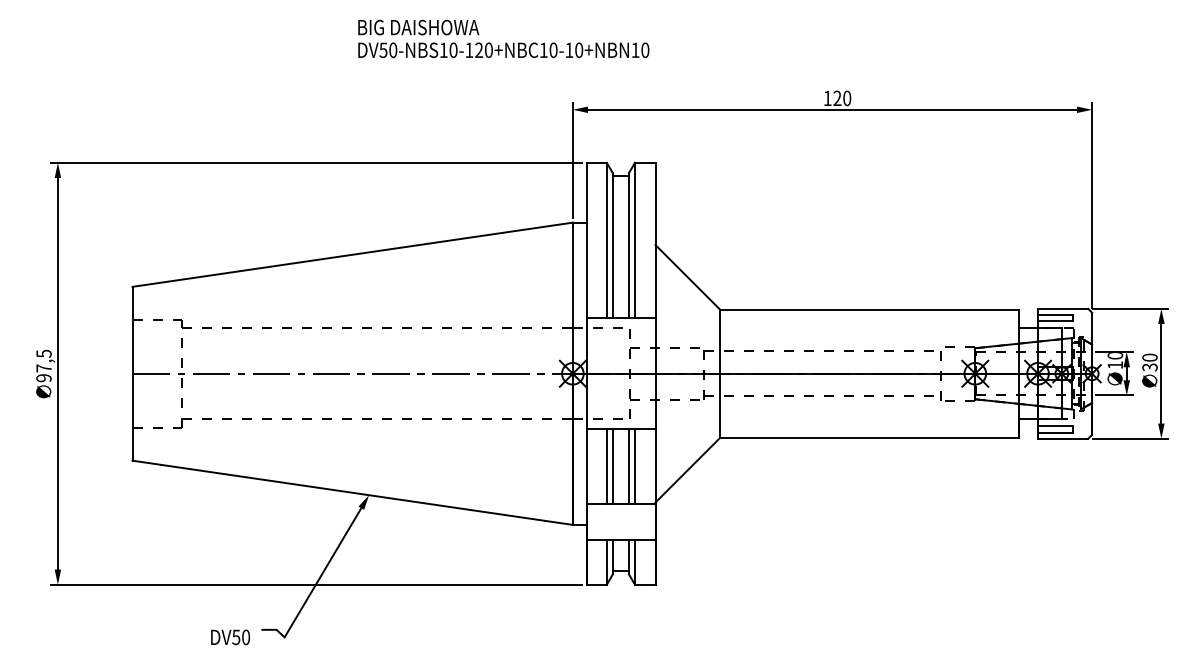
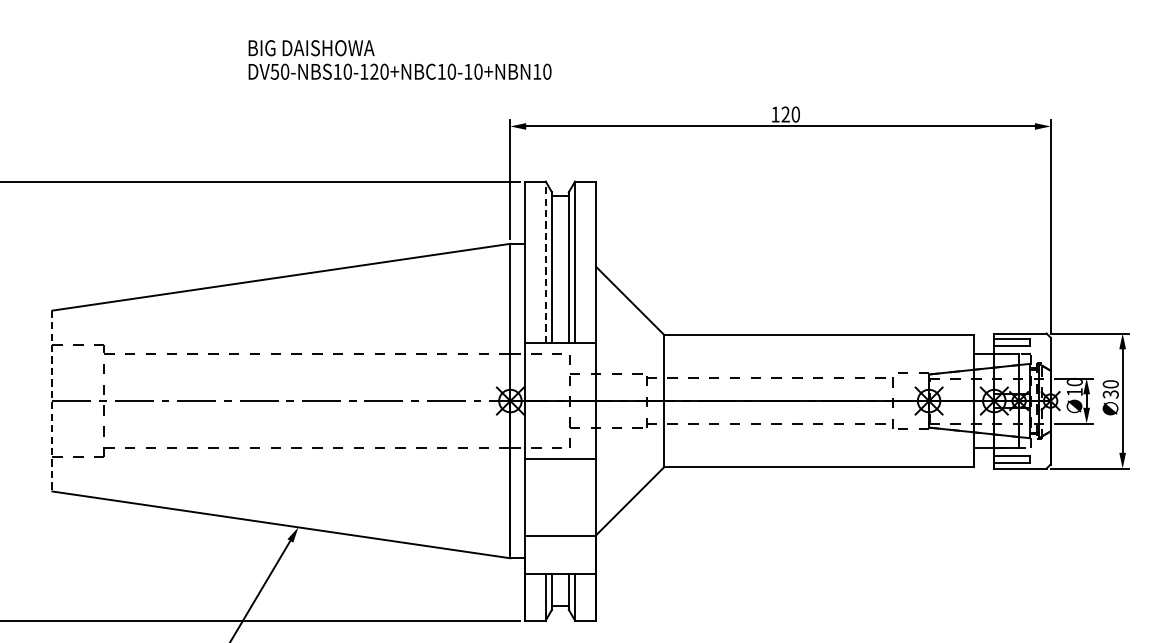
text: (503, 38) -> (399, 59), moved
line: (606, 240) -> (545, 262), solid -> dashed
line: (132, 373) -> (52, 400), solid -> dashed
line: (606, 466) -> (545, 497), removed
line: (612, 466) -> (551, 497), removed
line: (629, 466) -> (569, 497), removed
line: (634, 466) -> (574, 497), removed

